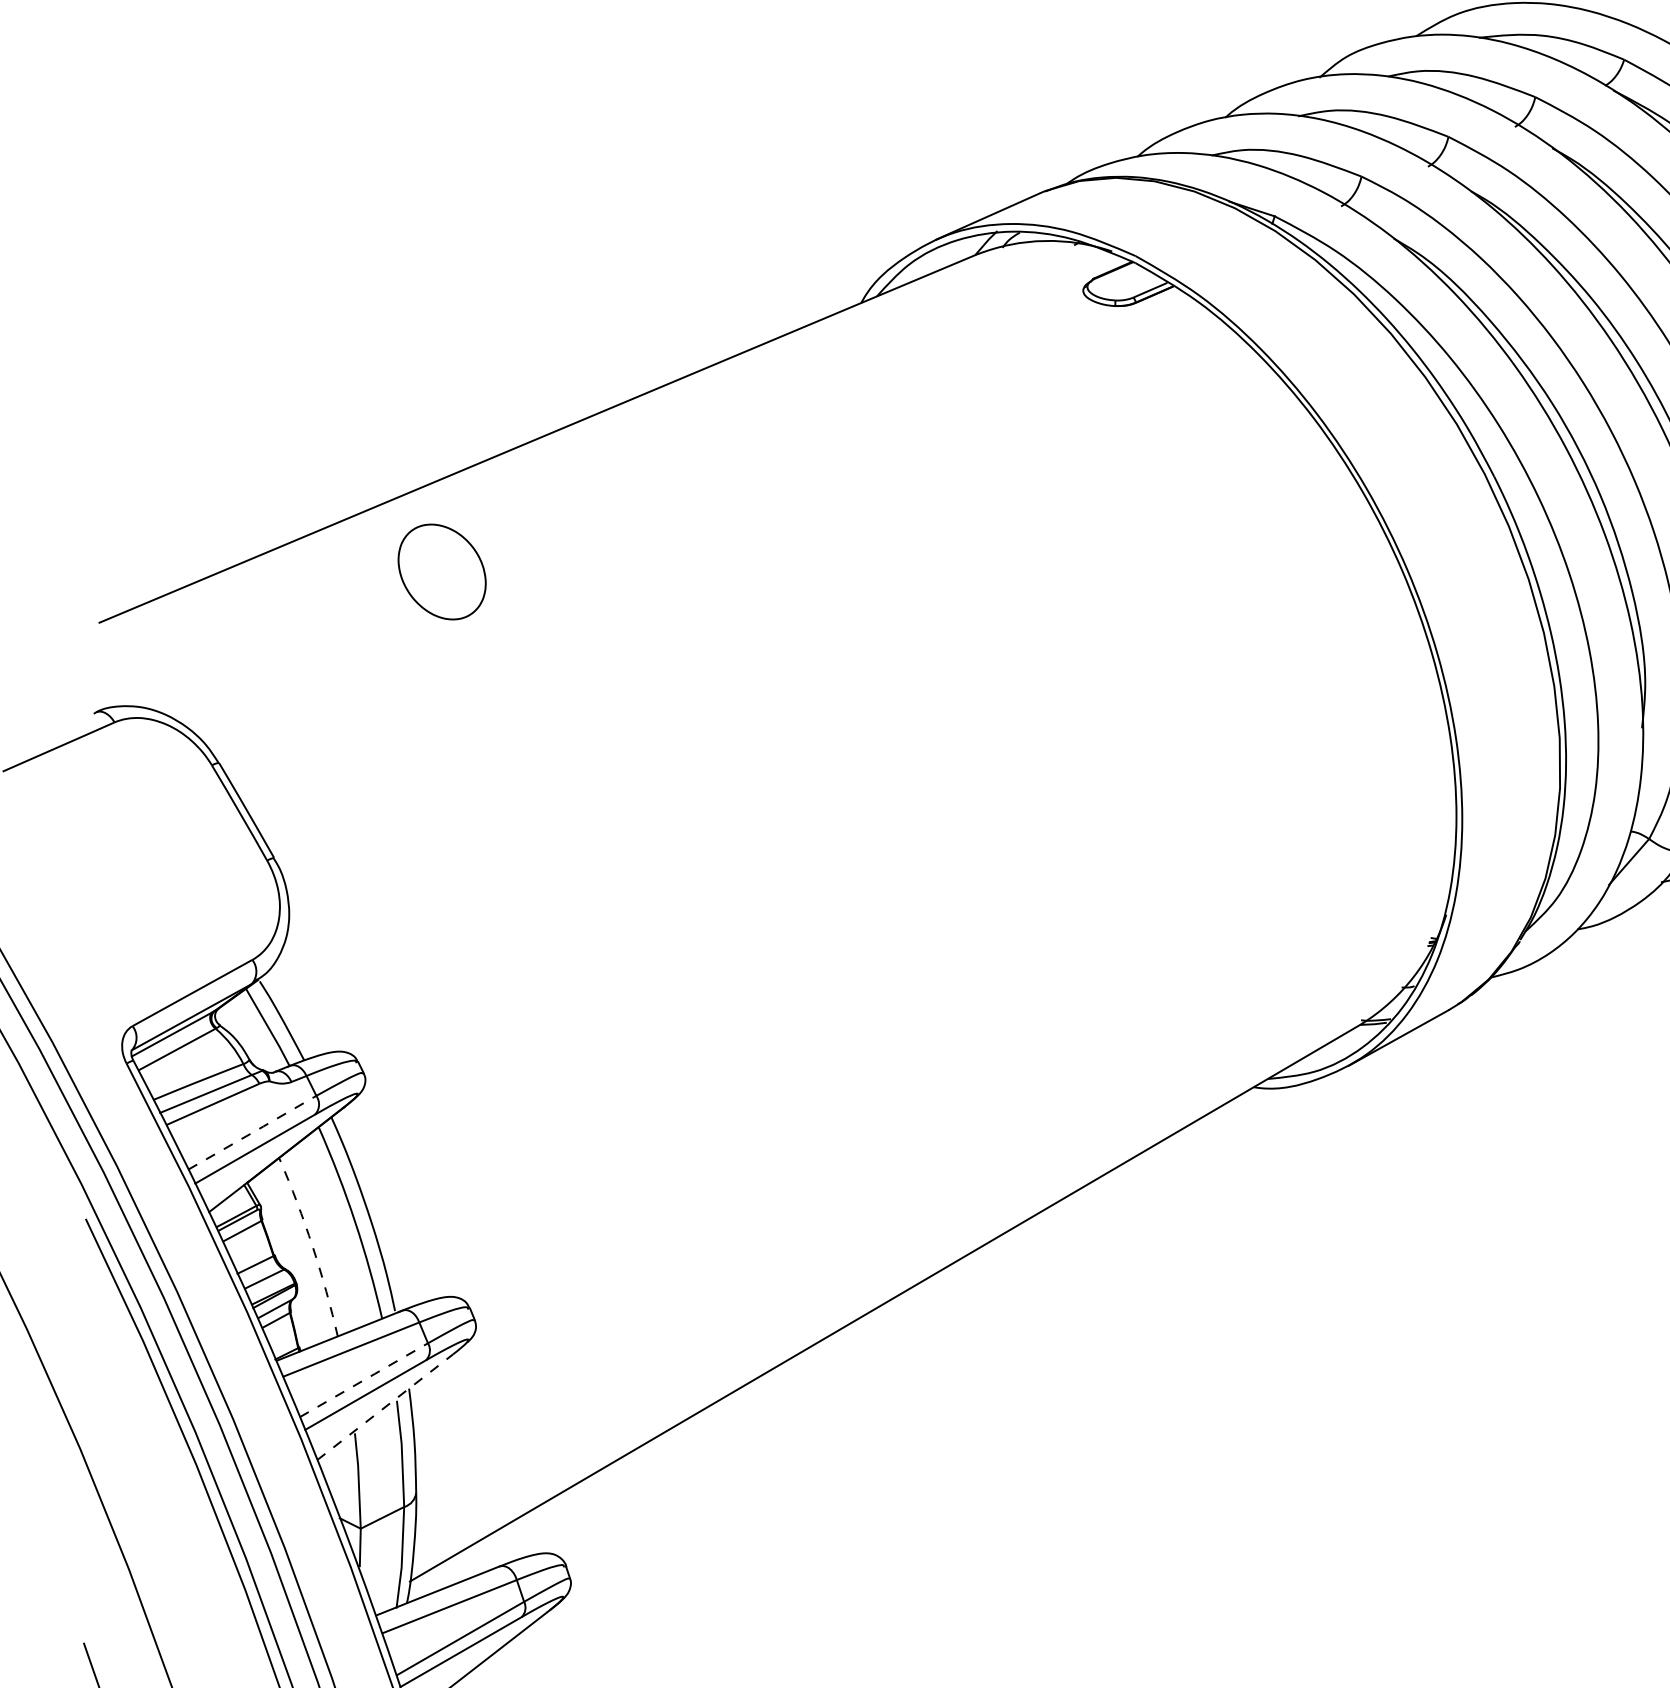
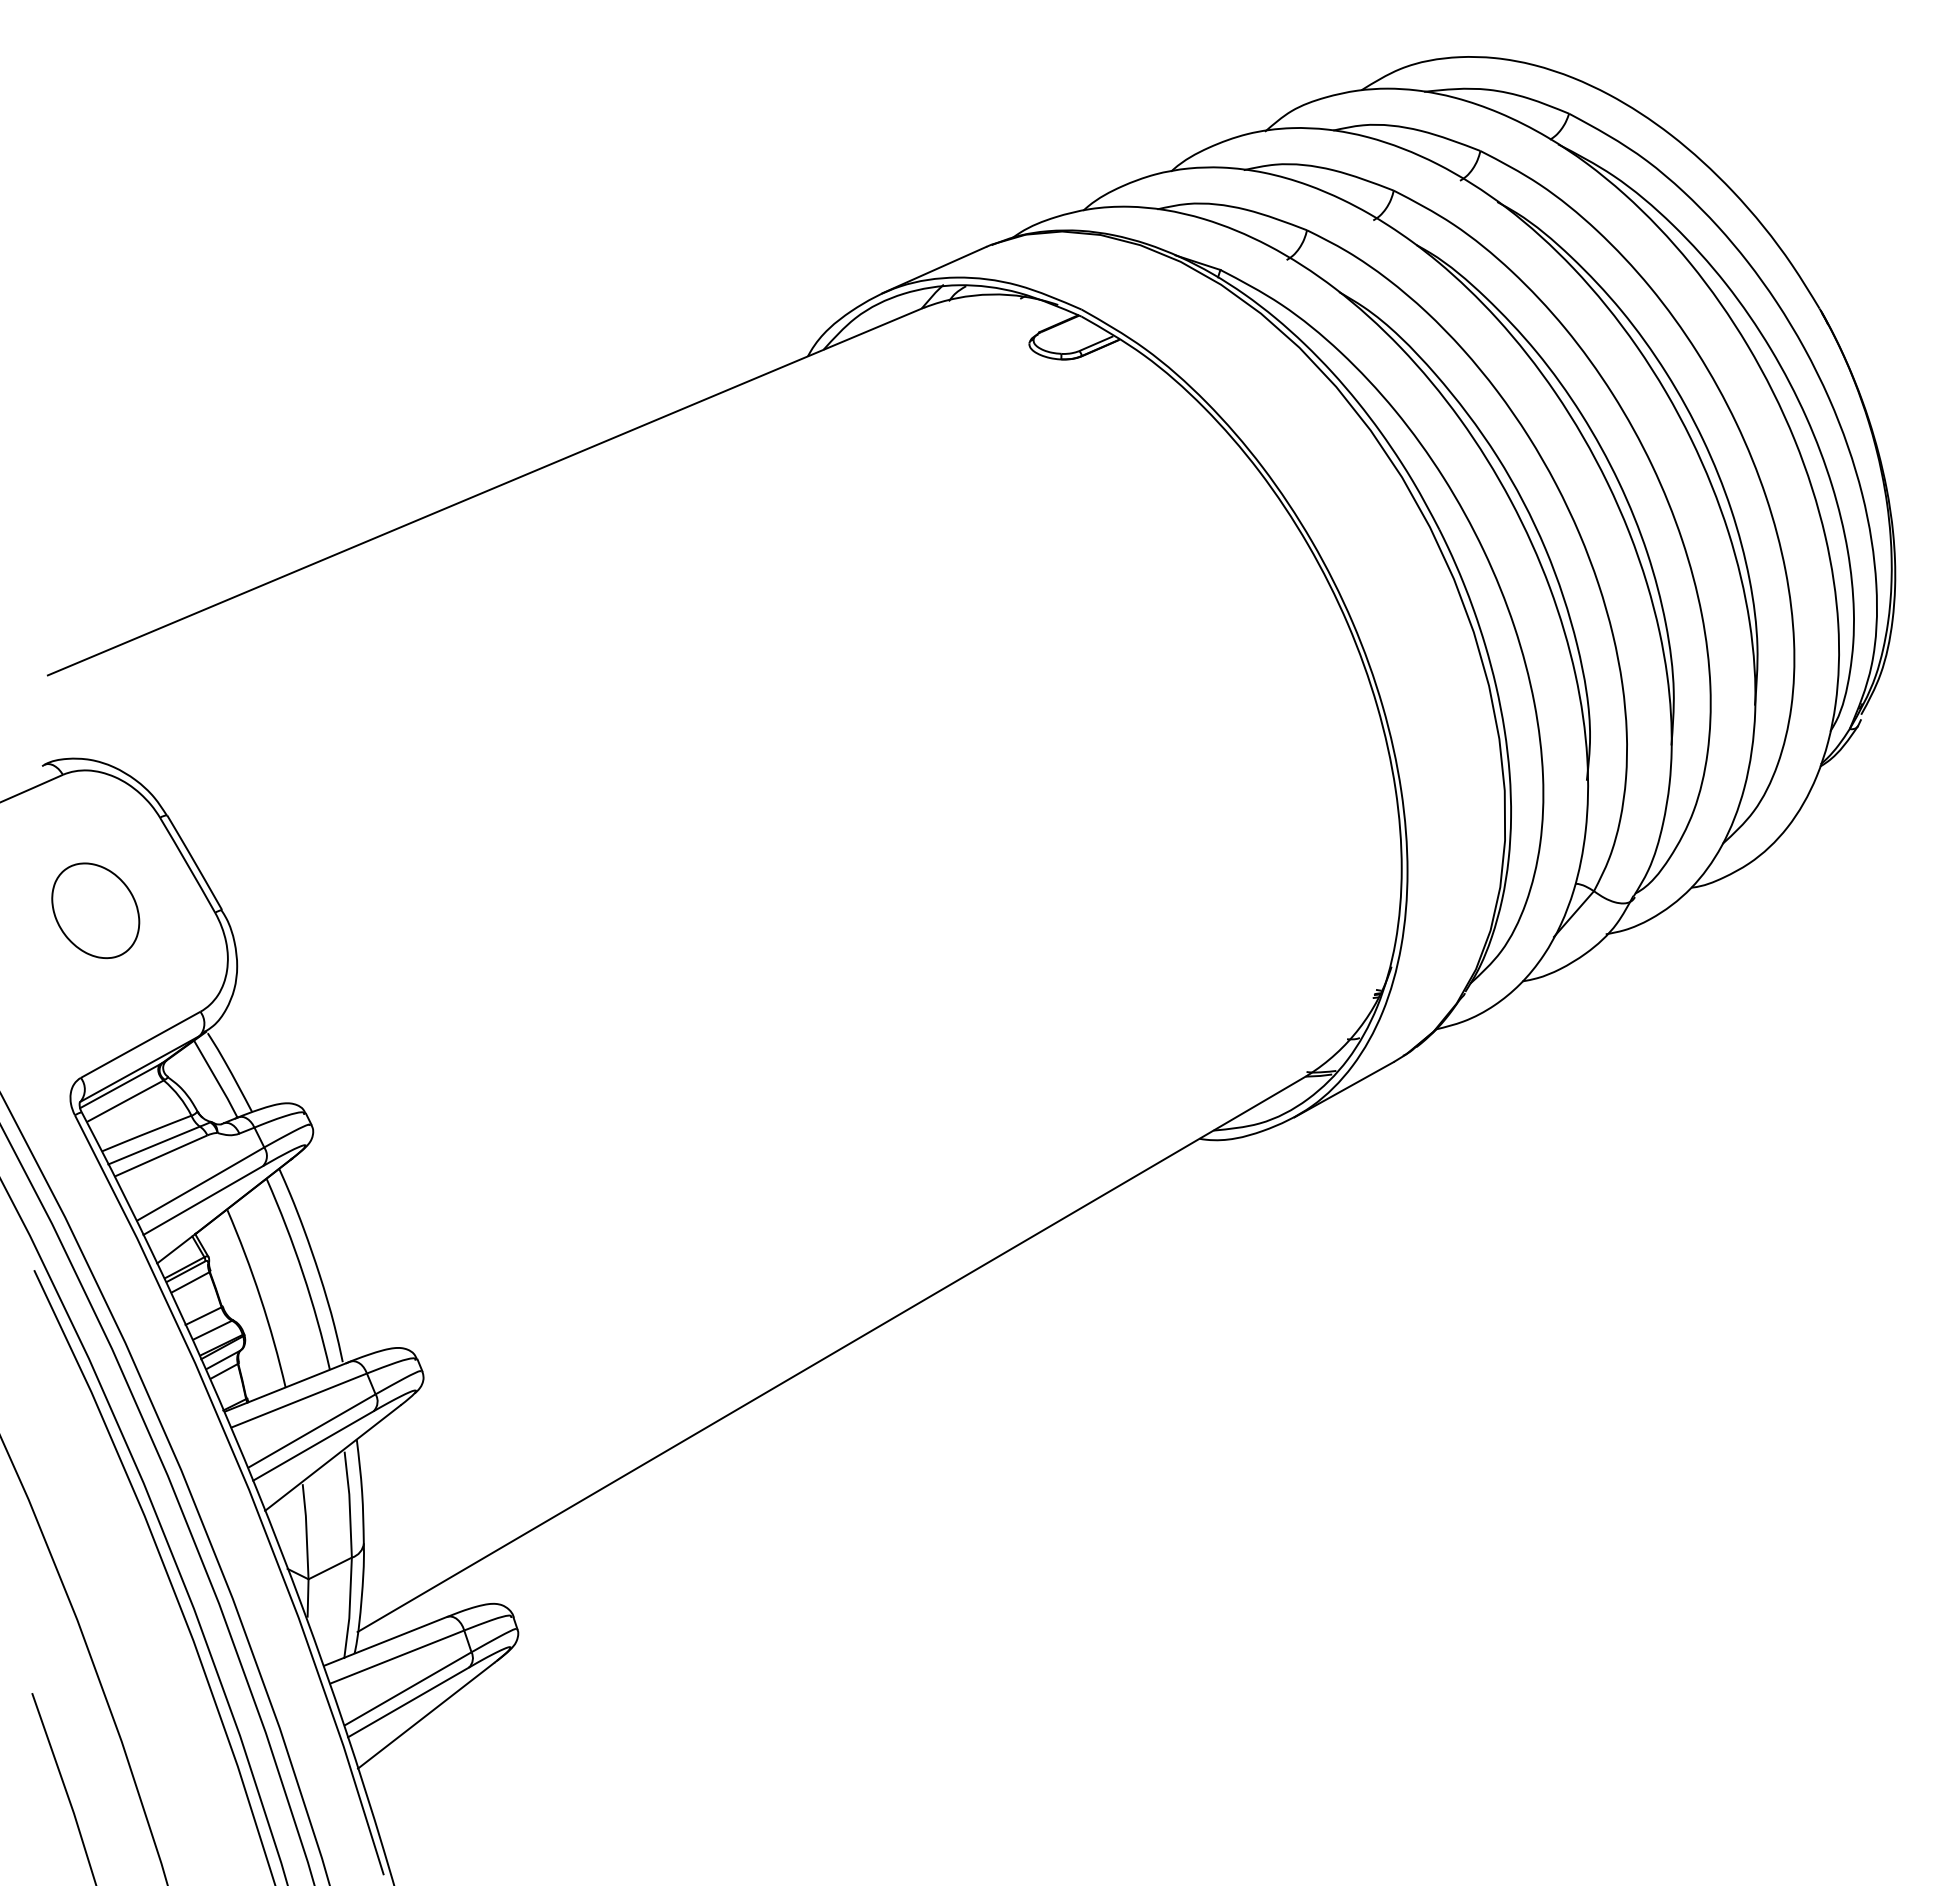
part: (441, 571) -> (95, 910), moved
line: (253, 1132) -> (201, 1183), dashed -> solid
arc: (312, 1246) -> (260, 1297), dashed -> solid
line: (364, 1379) -> (312, 1430), dashed -> solid
line: (384, 1407) -> (332, 1458), dashed -> solid

